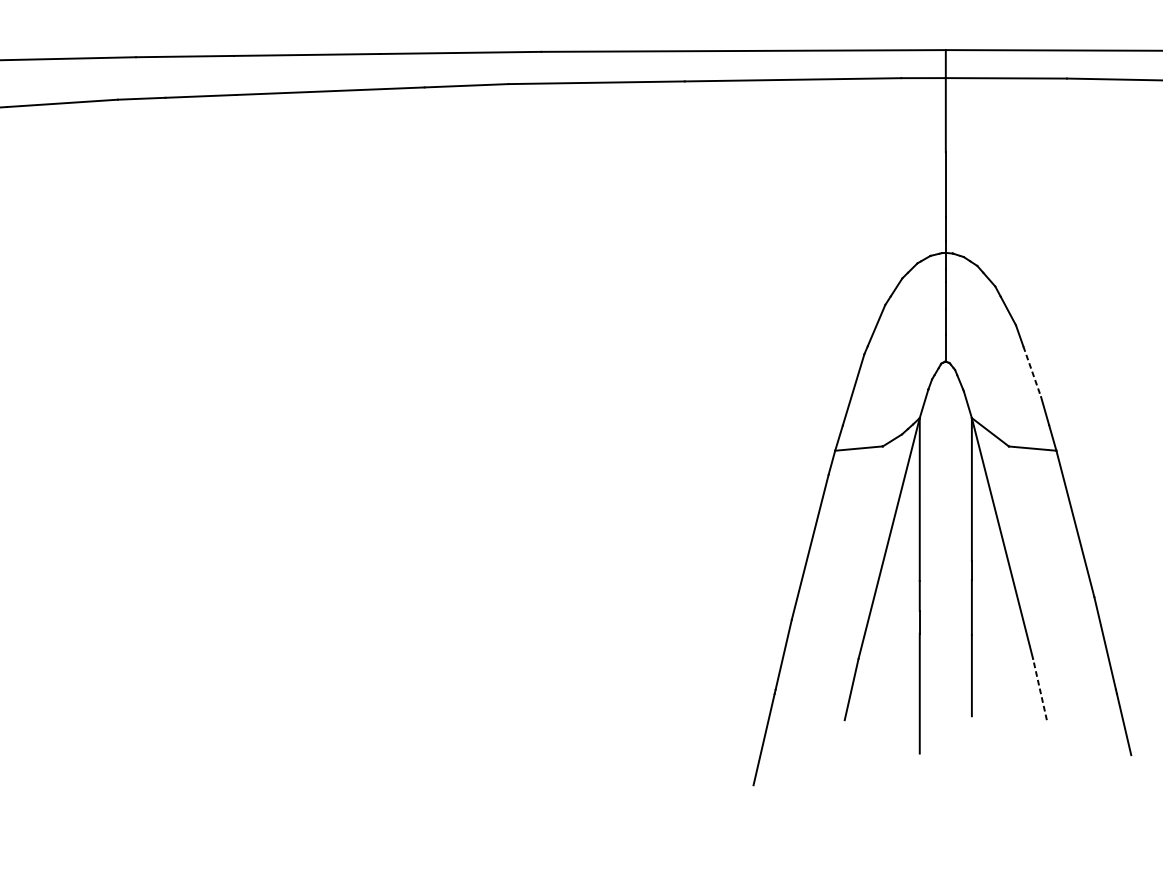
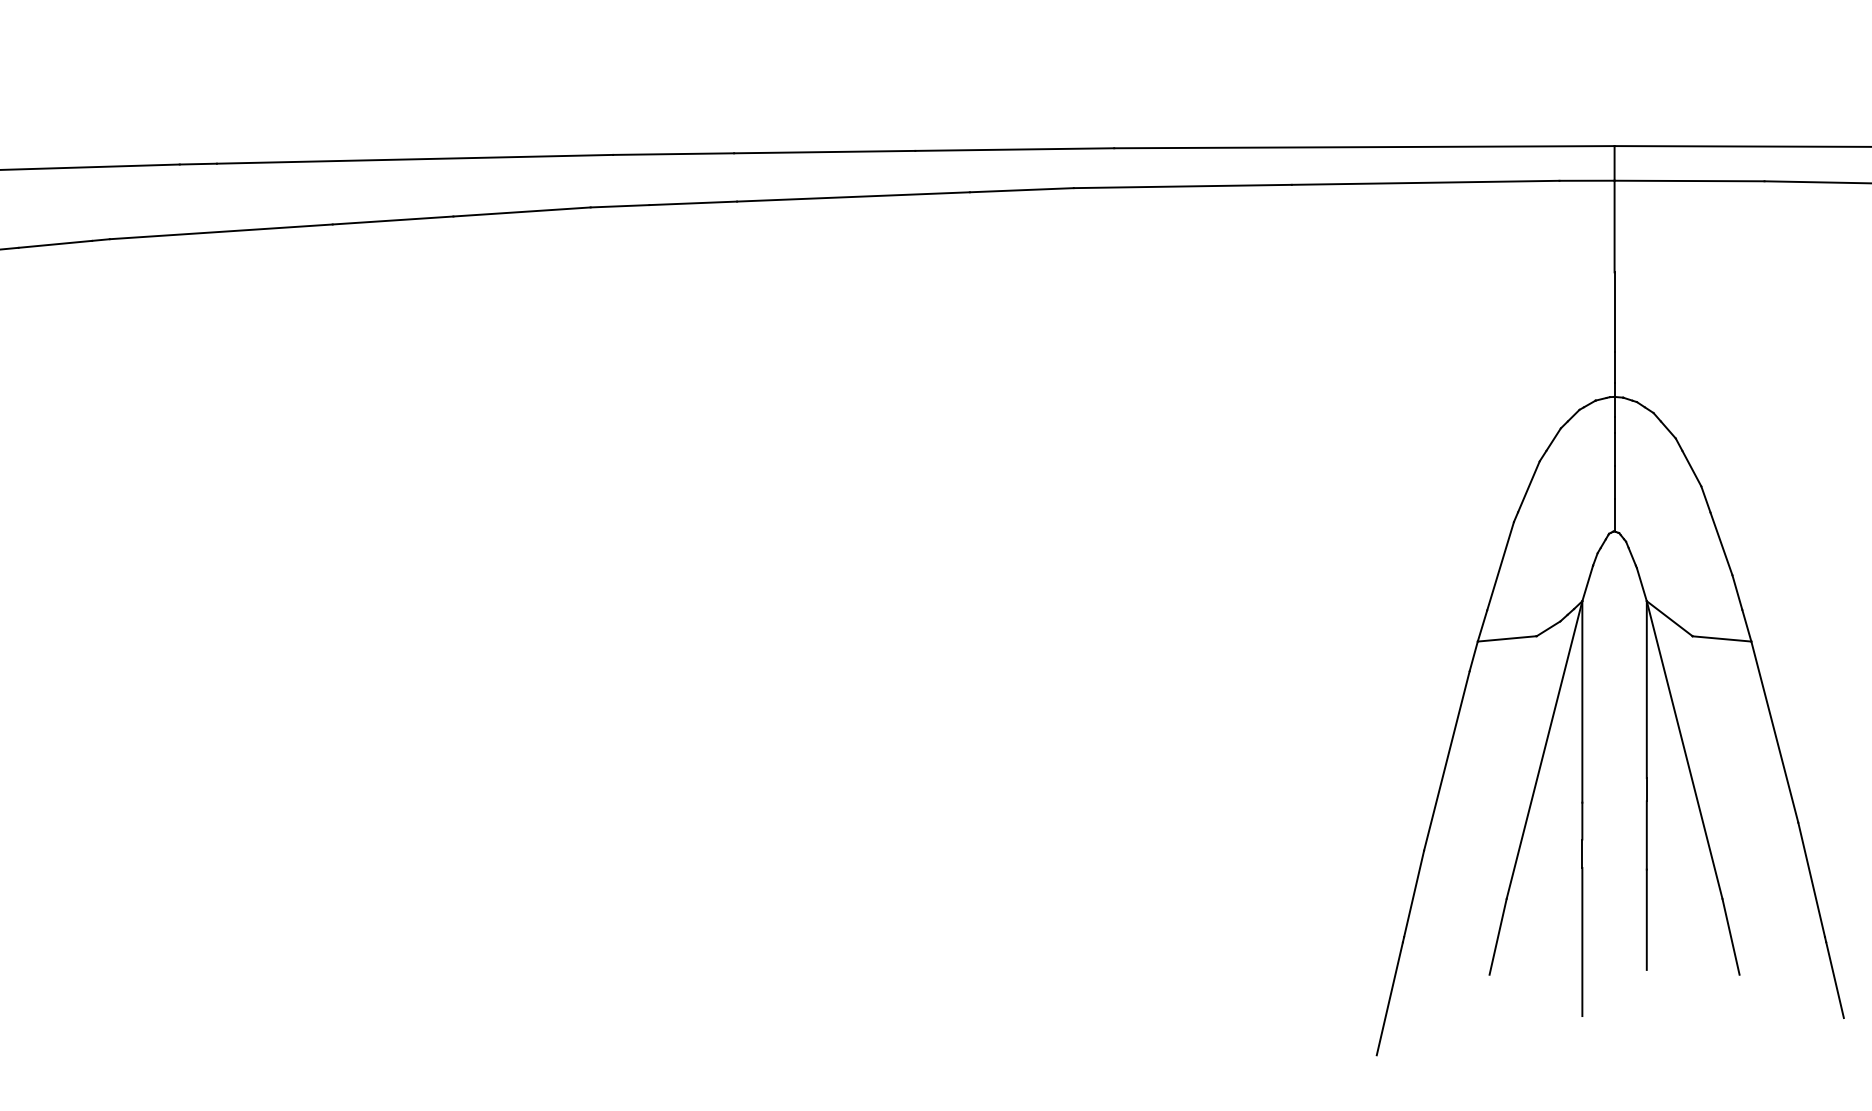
line: (1032, 372) -> (1721, 544), dashed -> solid
line: (1040, 689) -> (1731, 936), dashed -> solid

